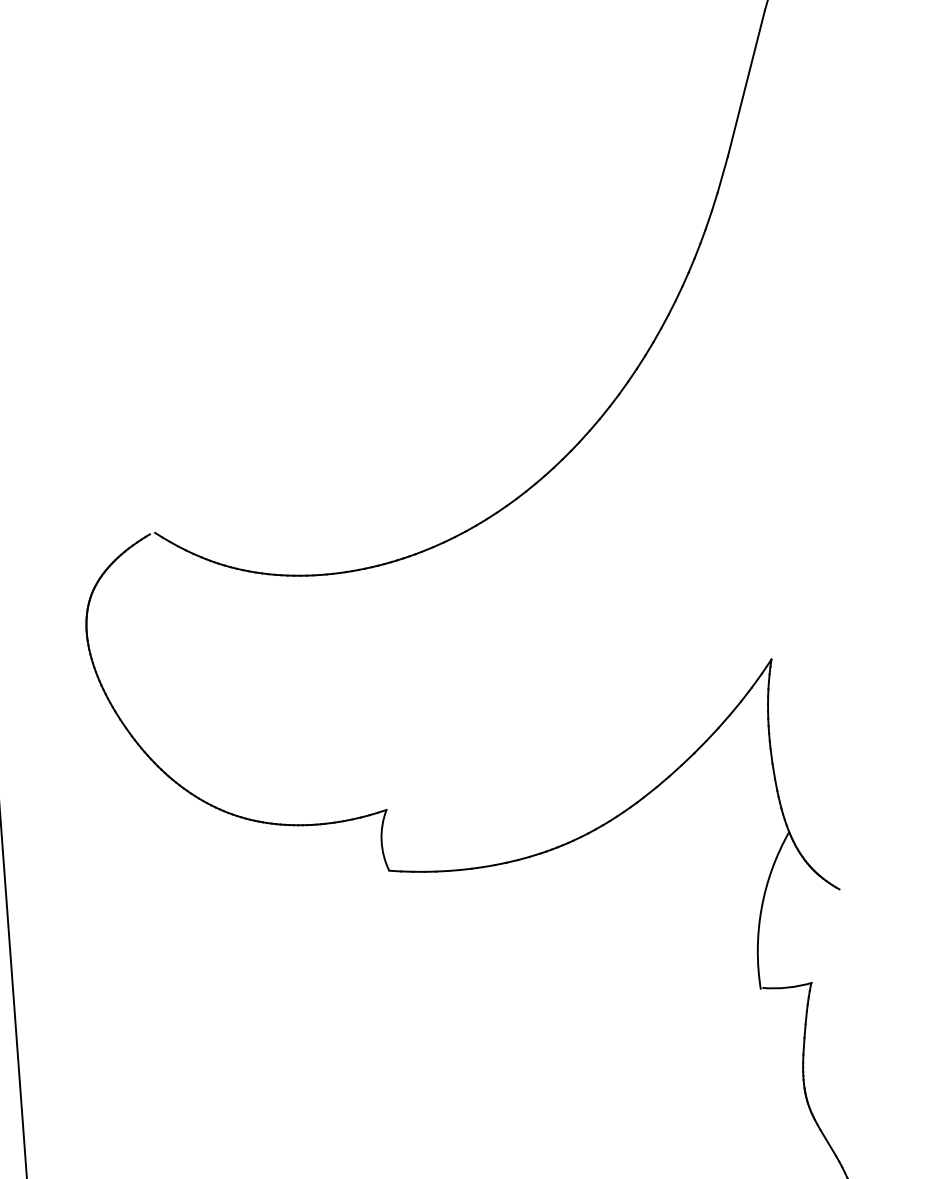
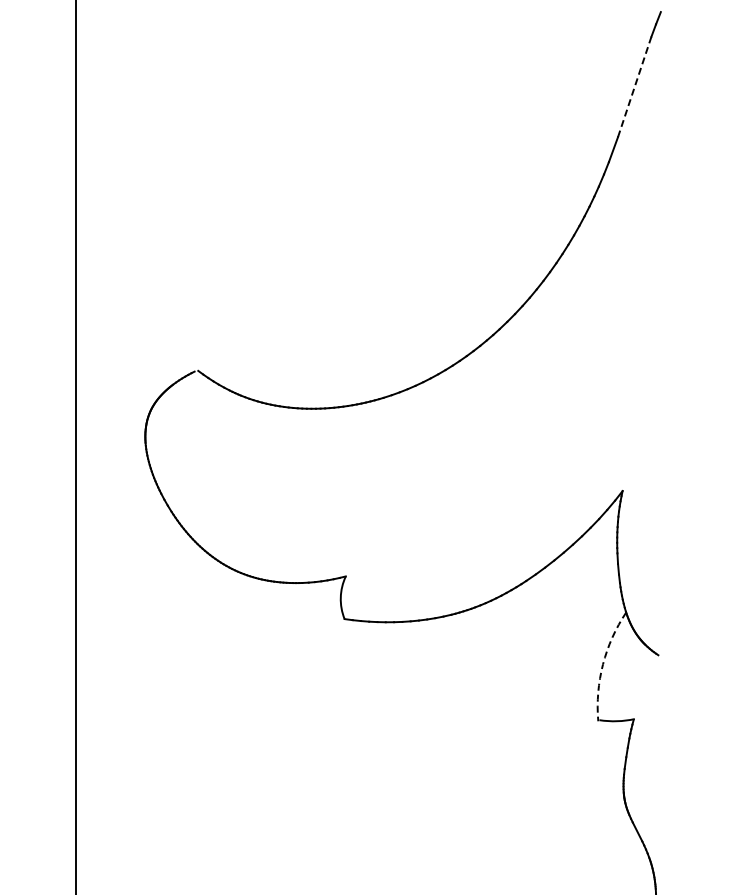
line: (746, 82) -> (634, 86), solid -> dashed
arc: (762, 908) -> (603, 664), solid -> dashed

